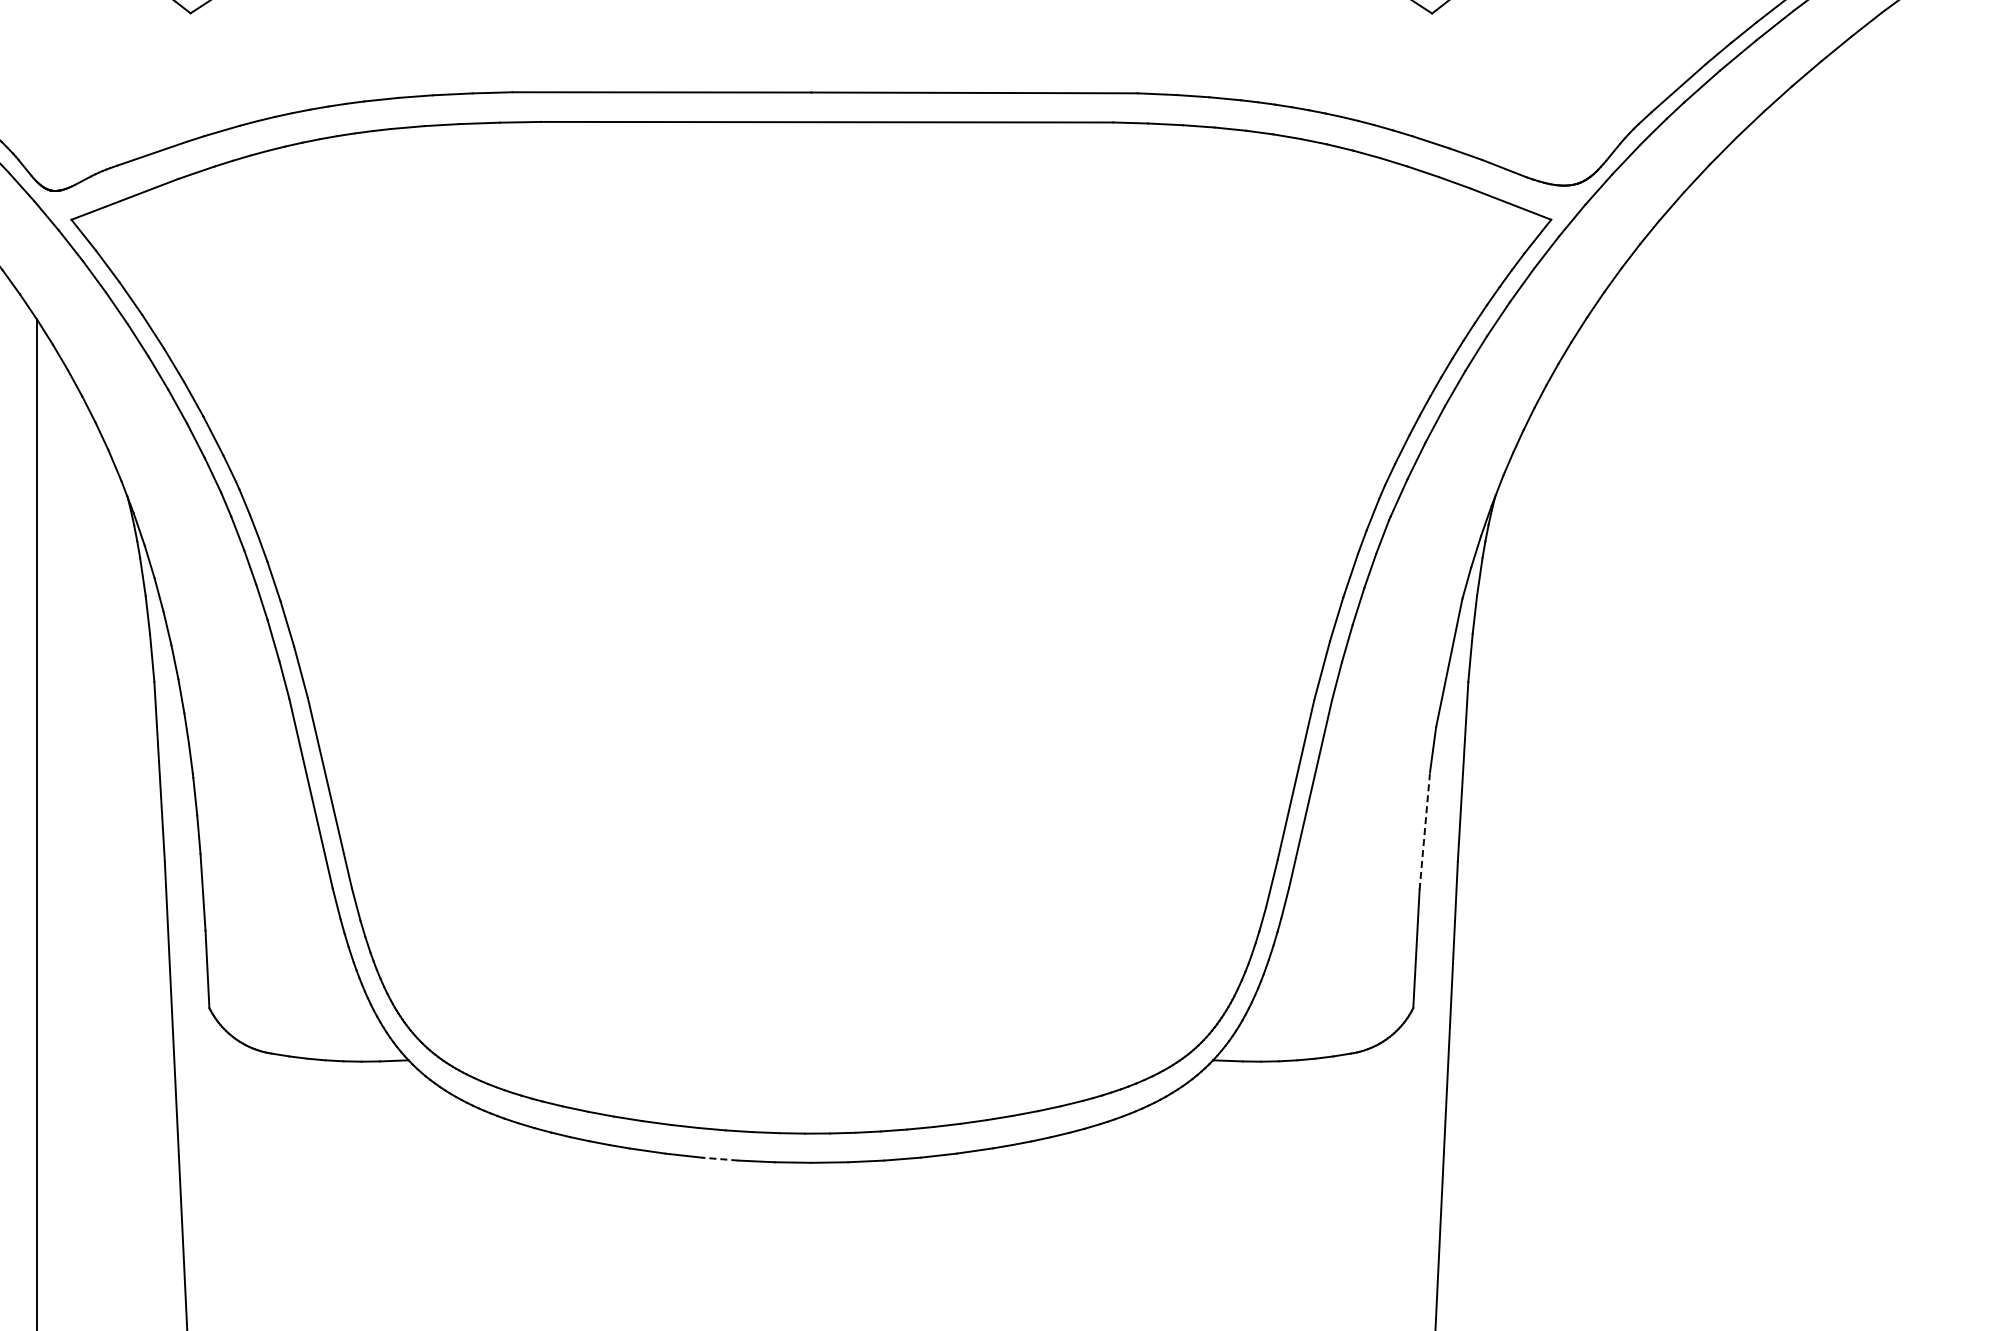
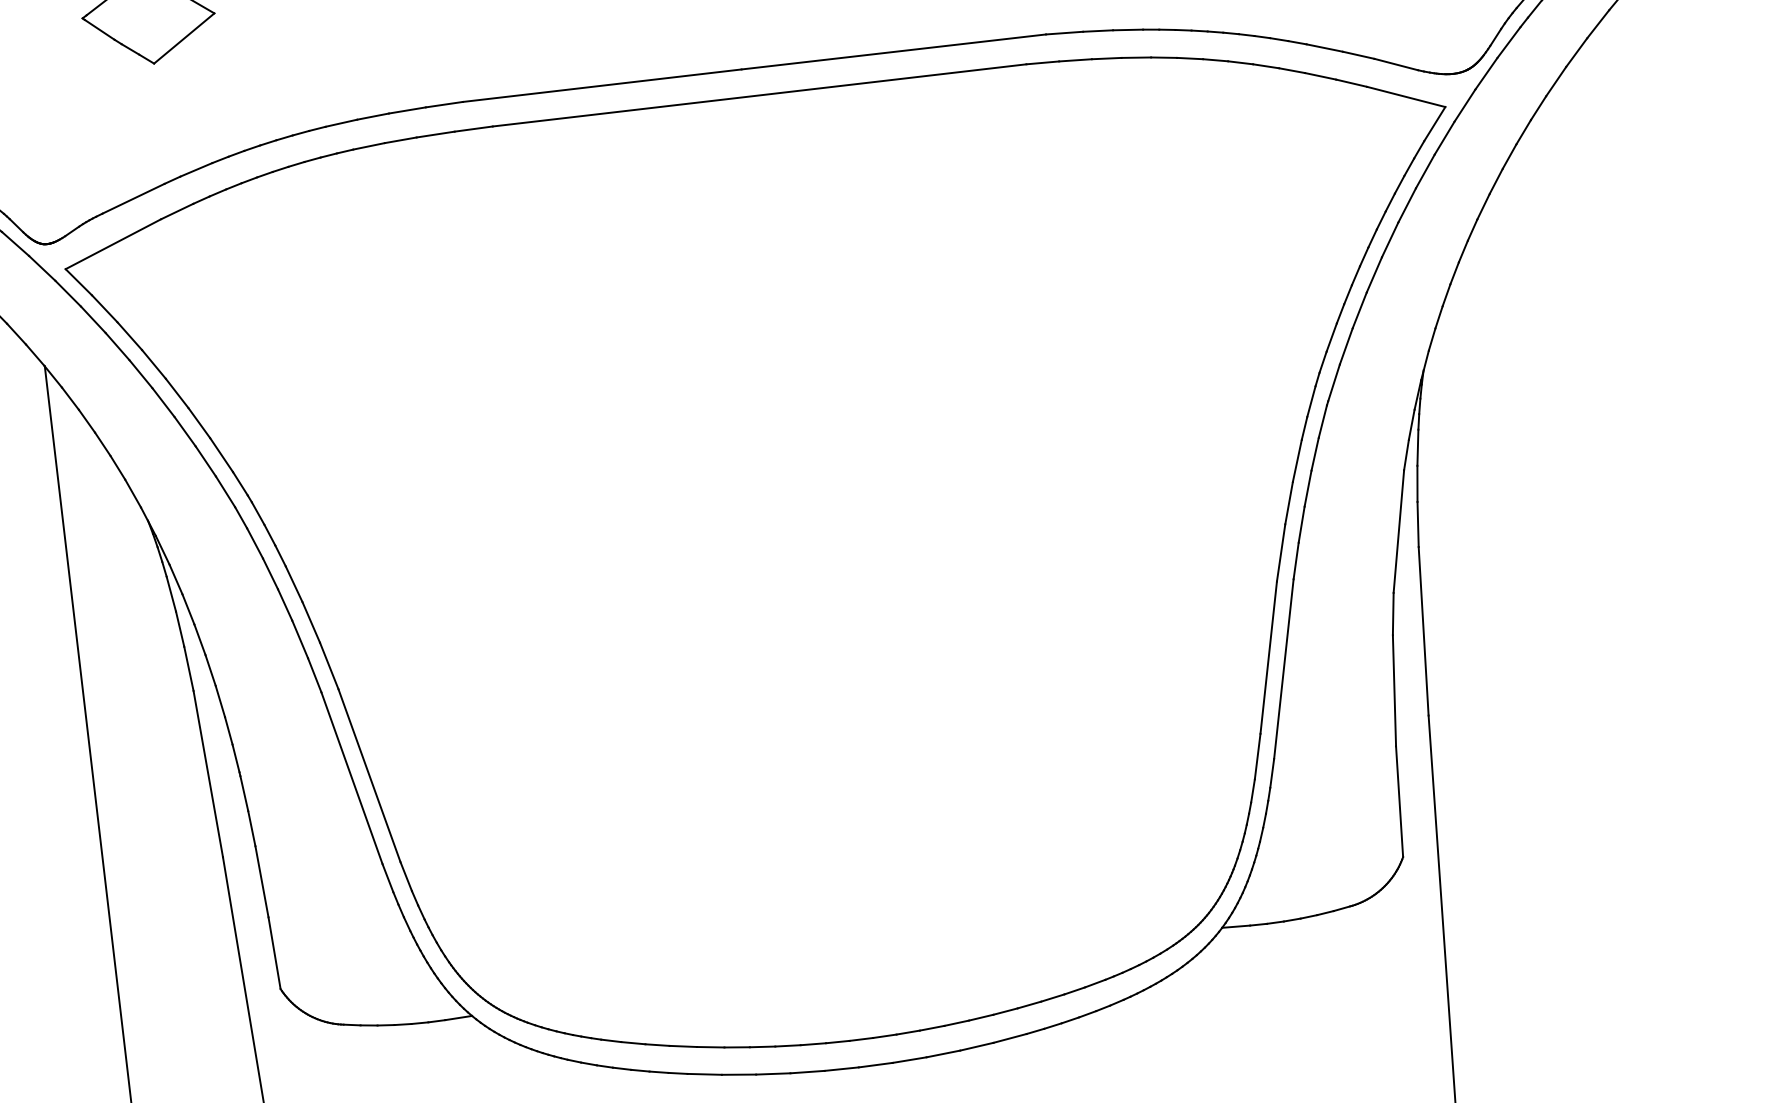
line: (1424, 830) -> (1394, 690), dashed -> solid
line: (719, 1159) -> (772, 1074), dashed -> solid

